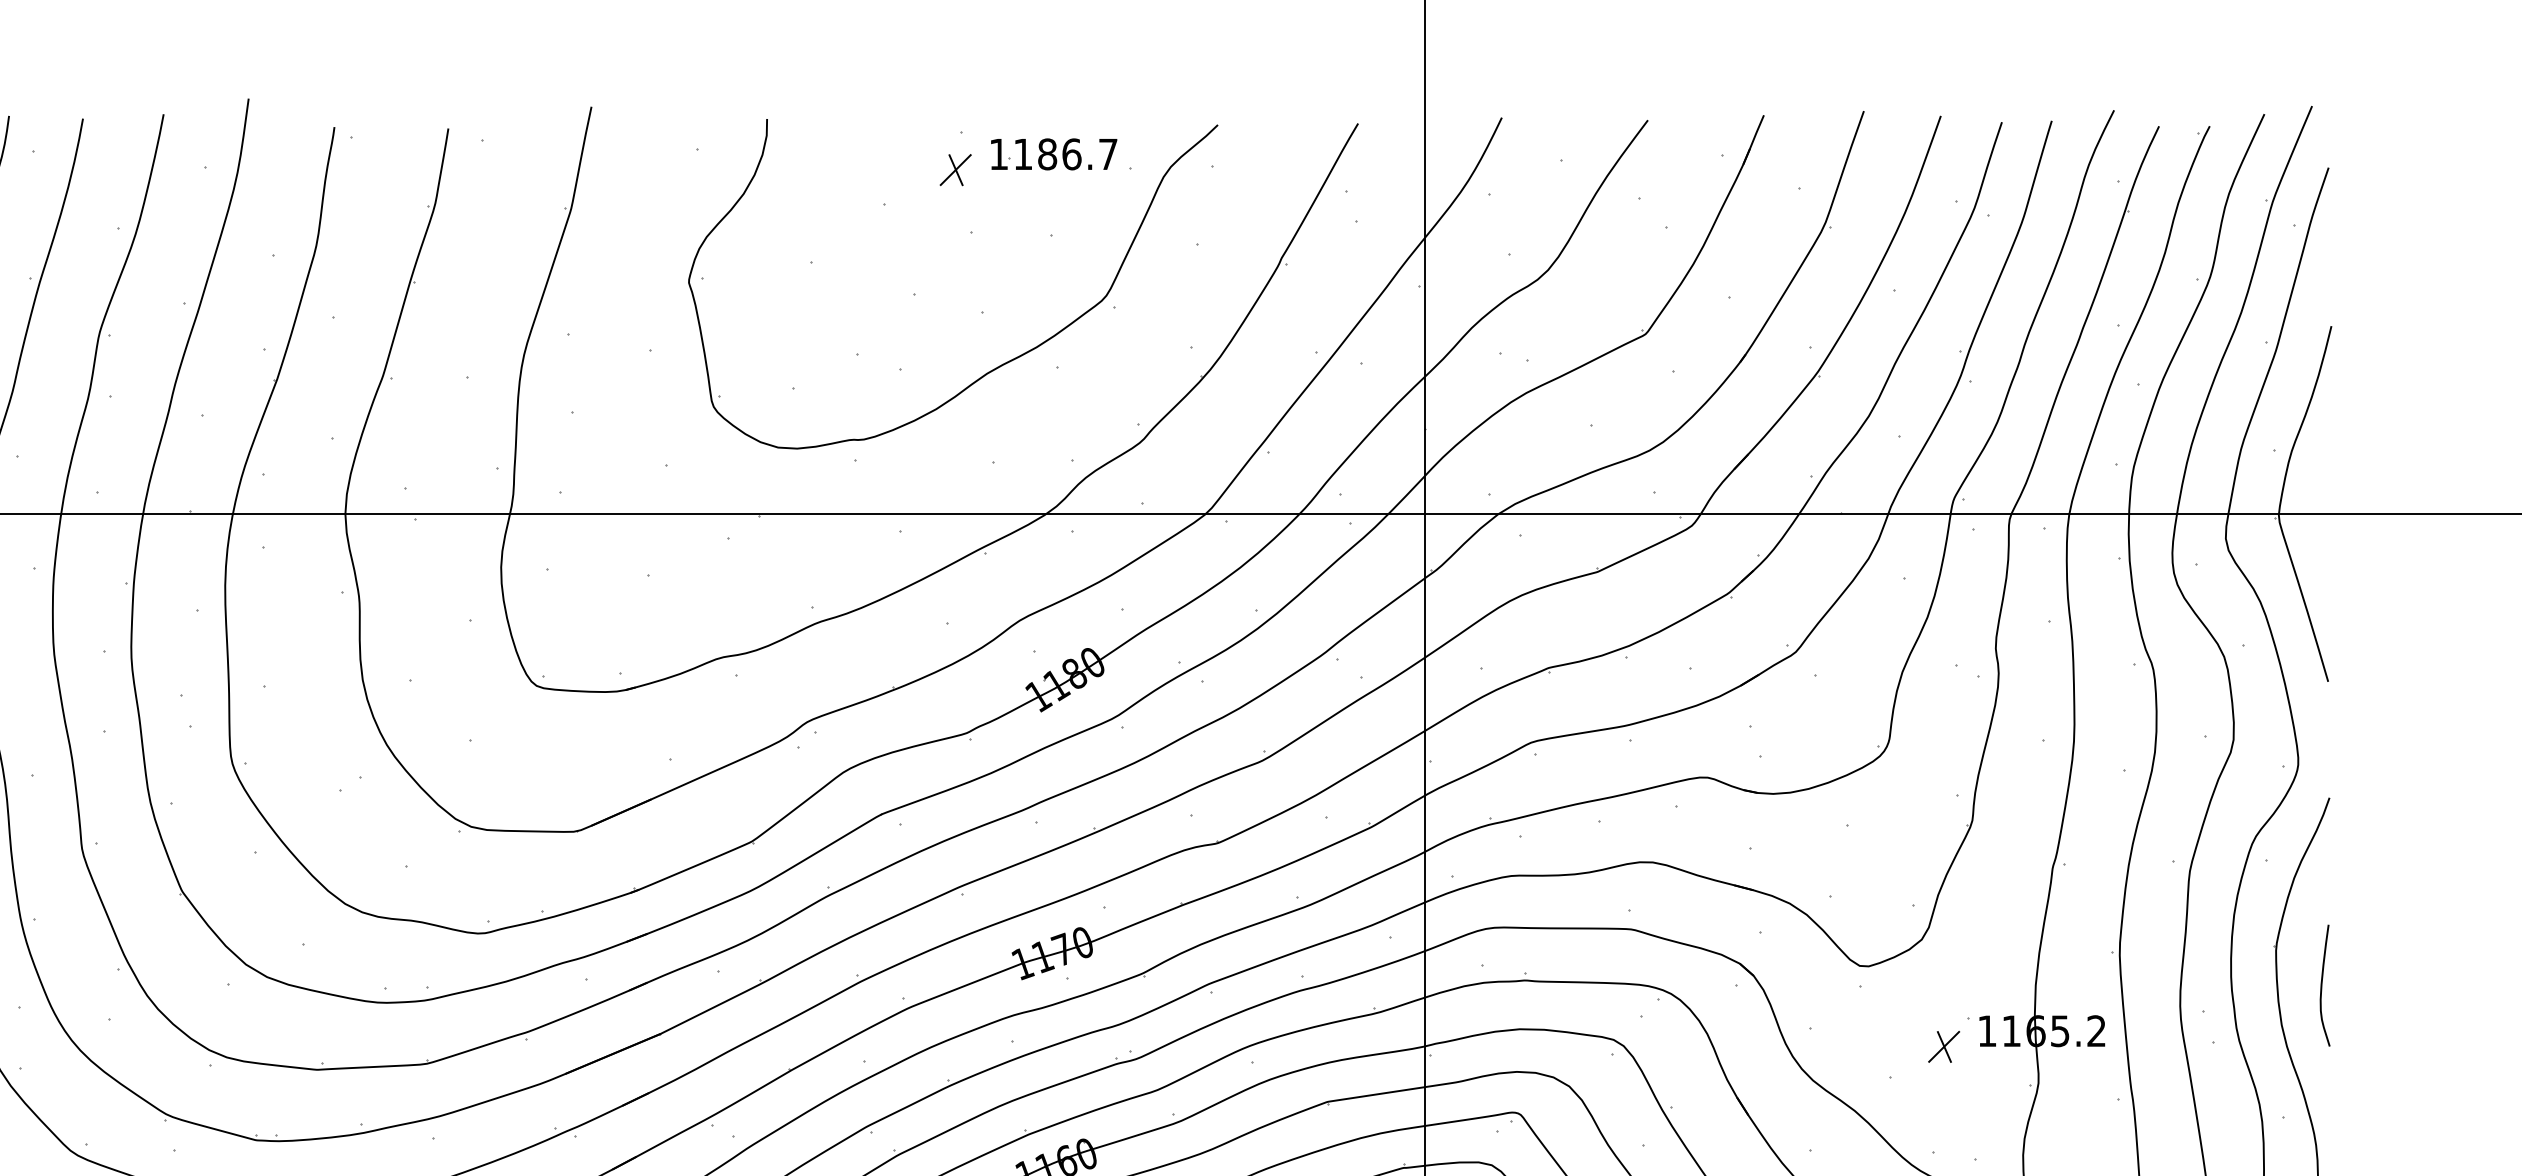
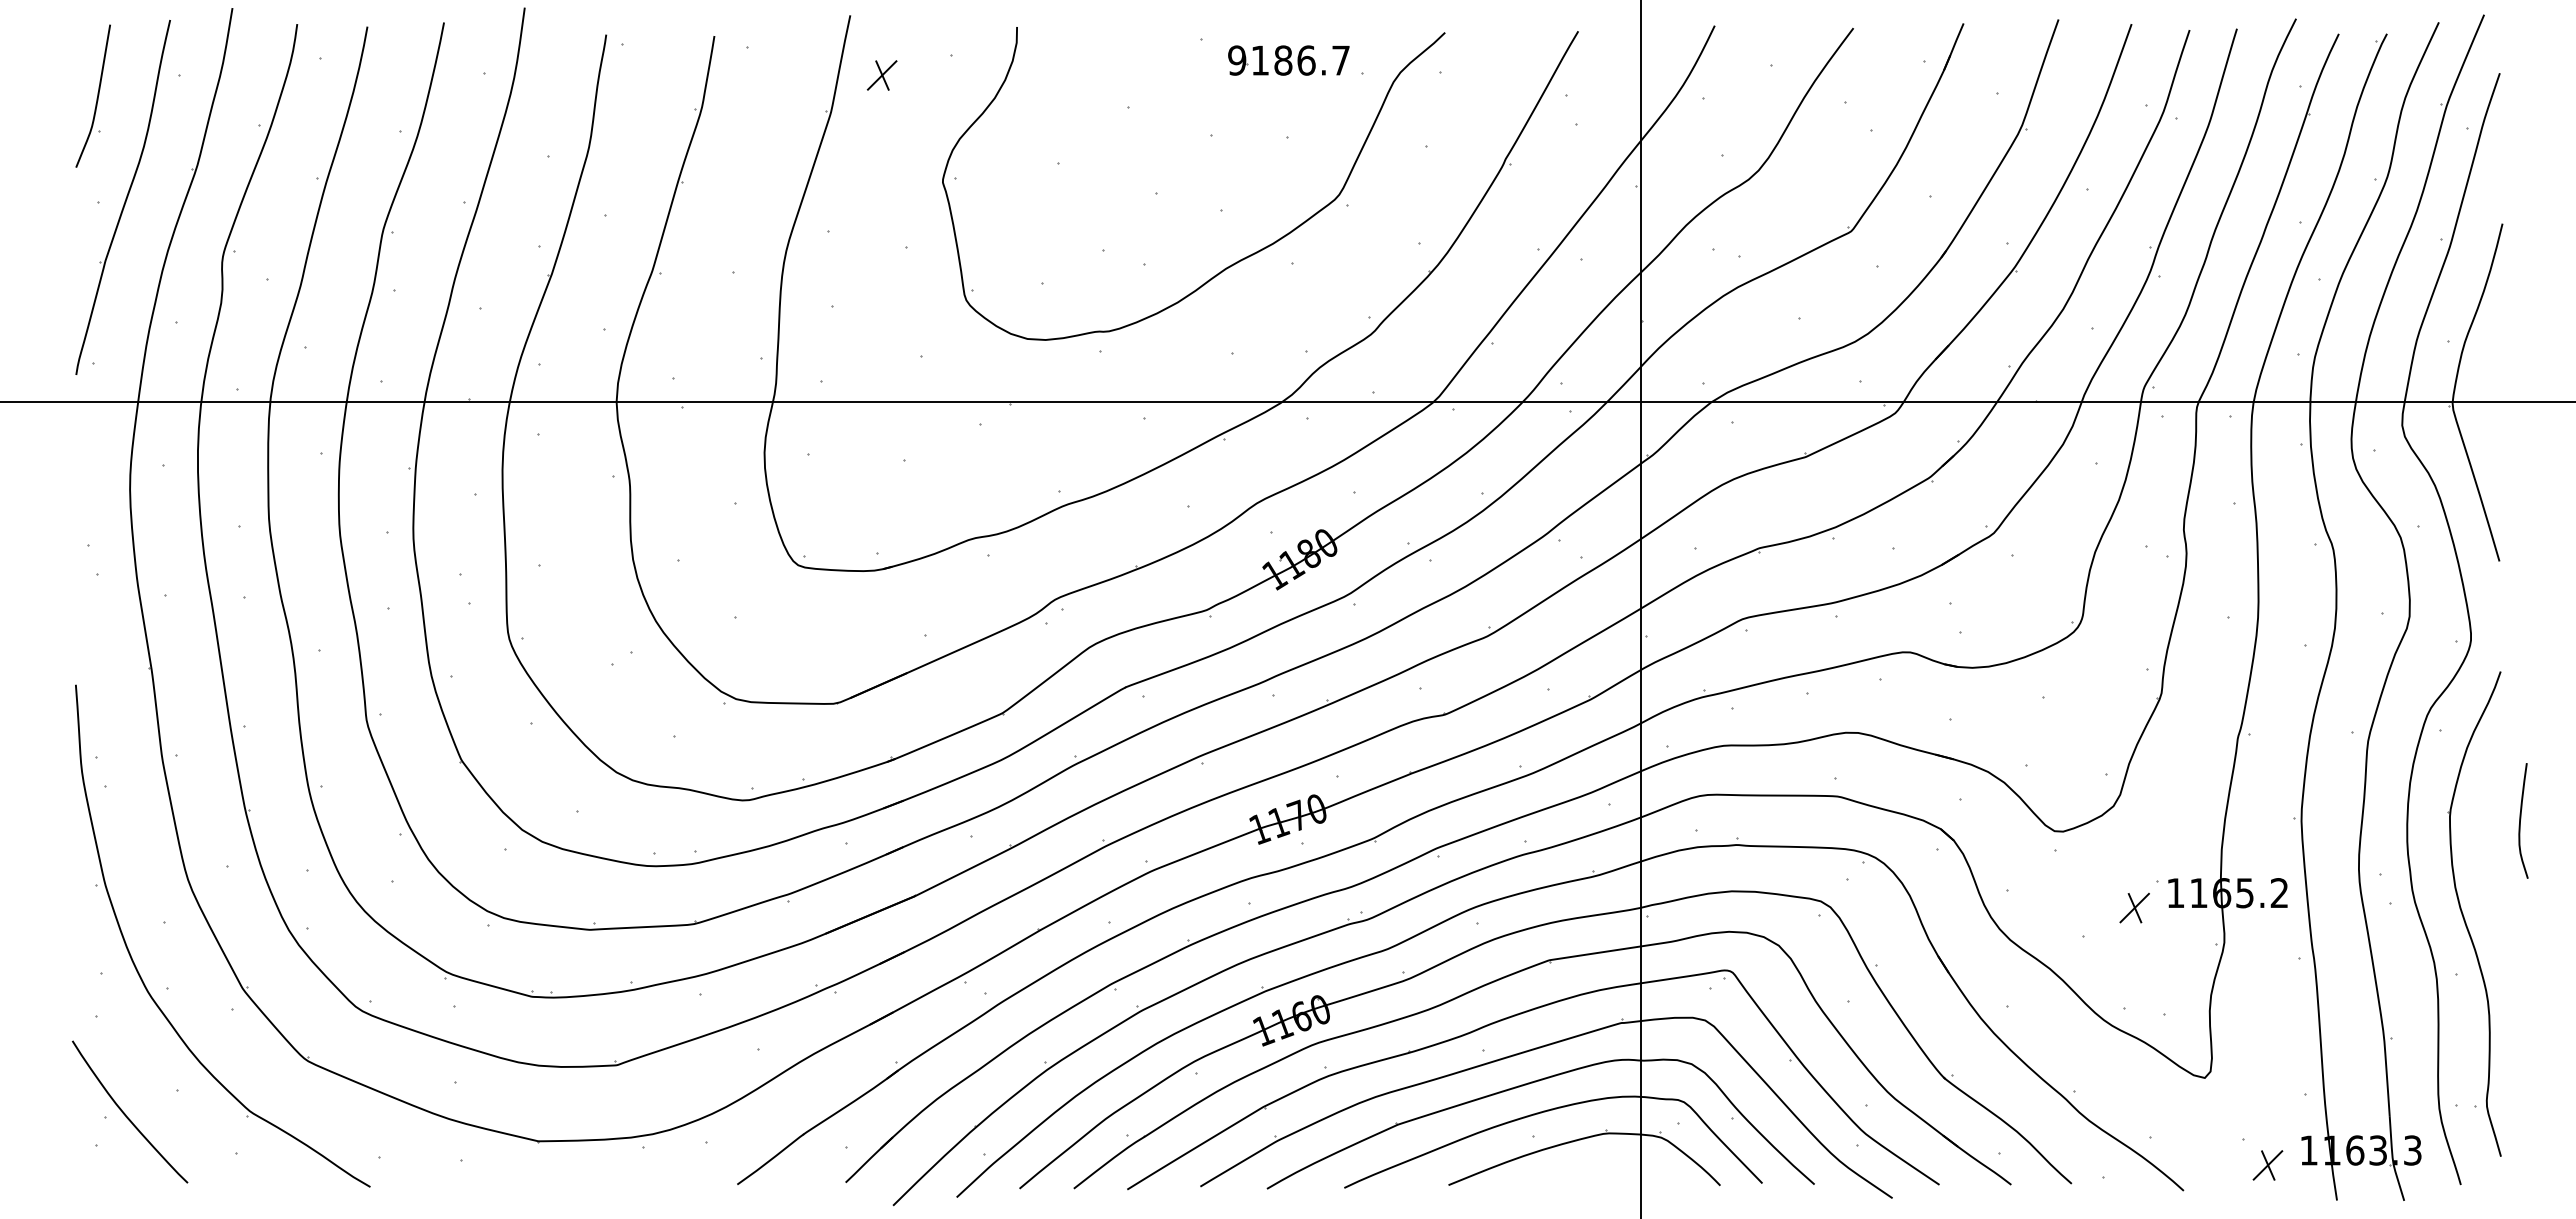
text: (999, 154) -> (1237, 60), 1186.7 -> 9186.7
part: (955, 170) -> (881, 75), moved
curve: (2322, 984) -> (2521, 819), moved

